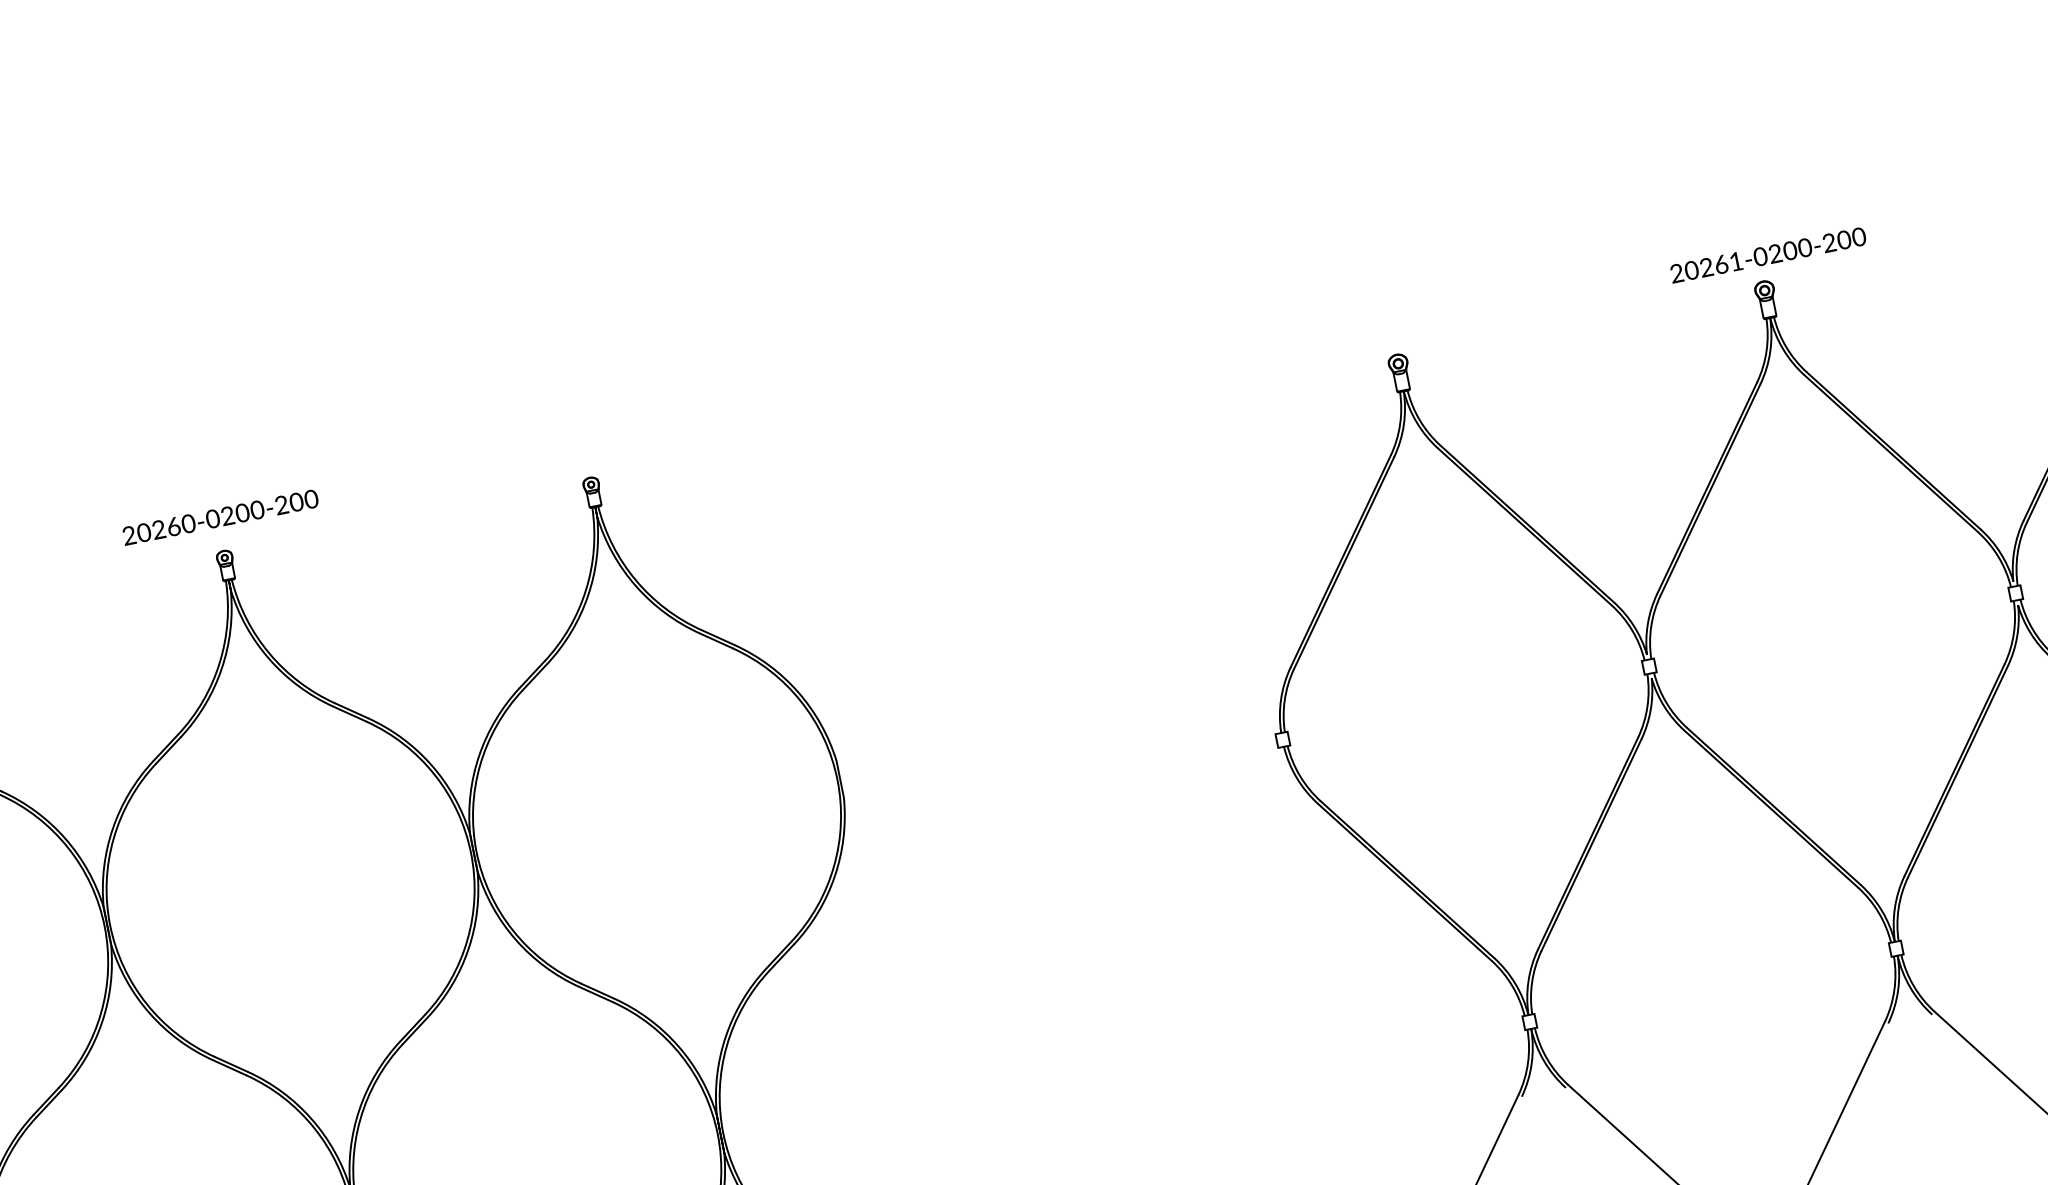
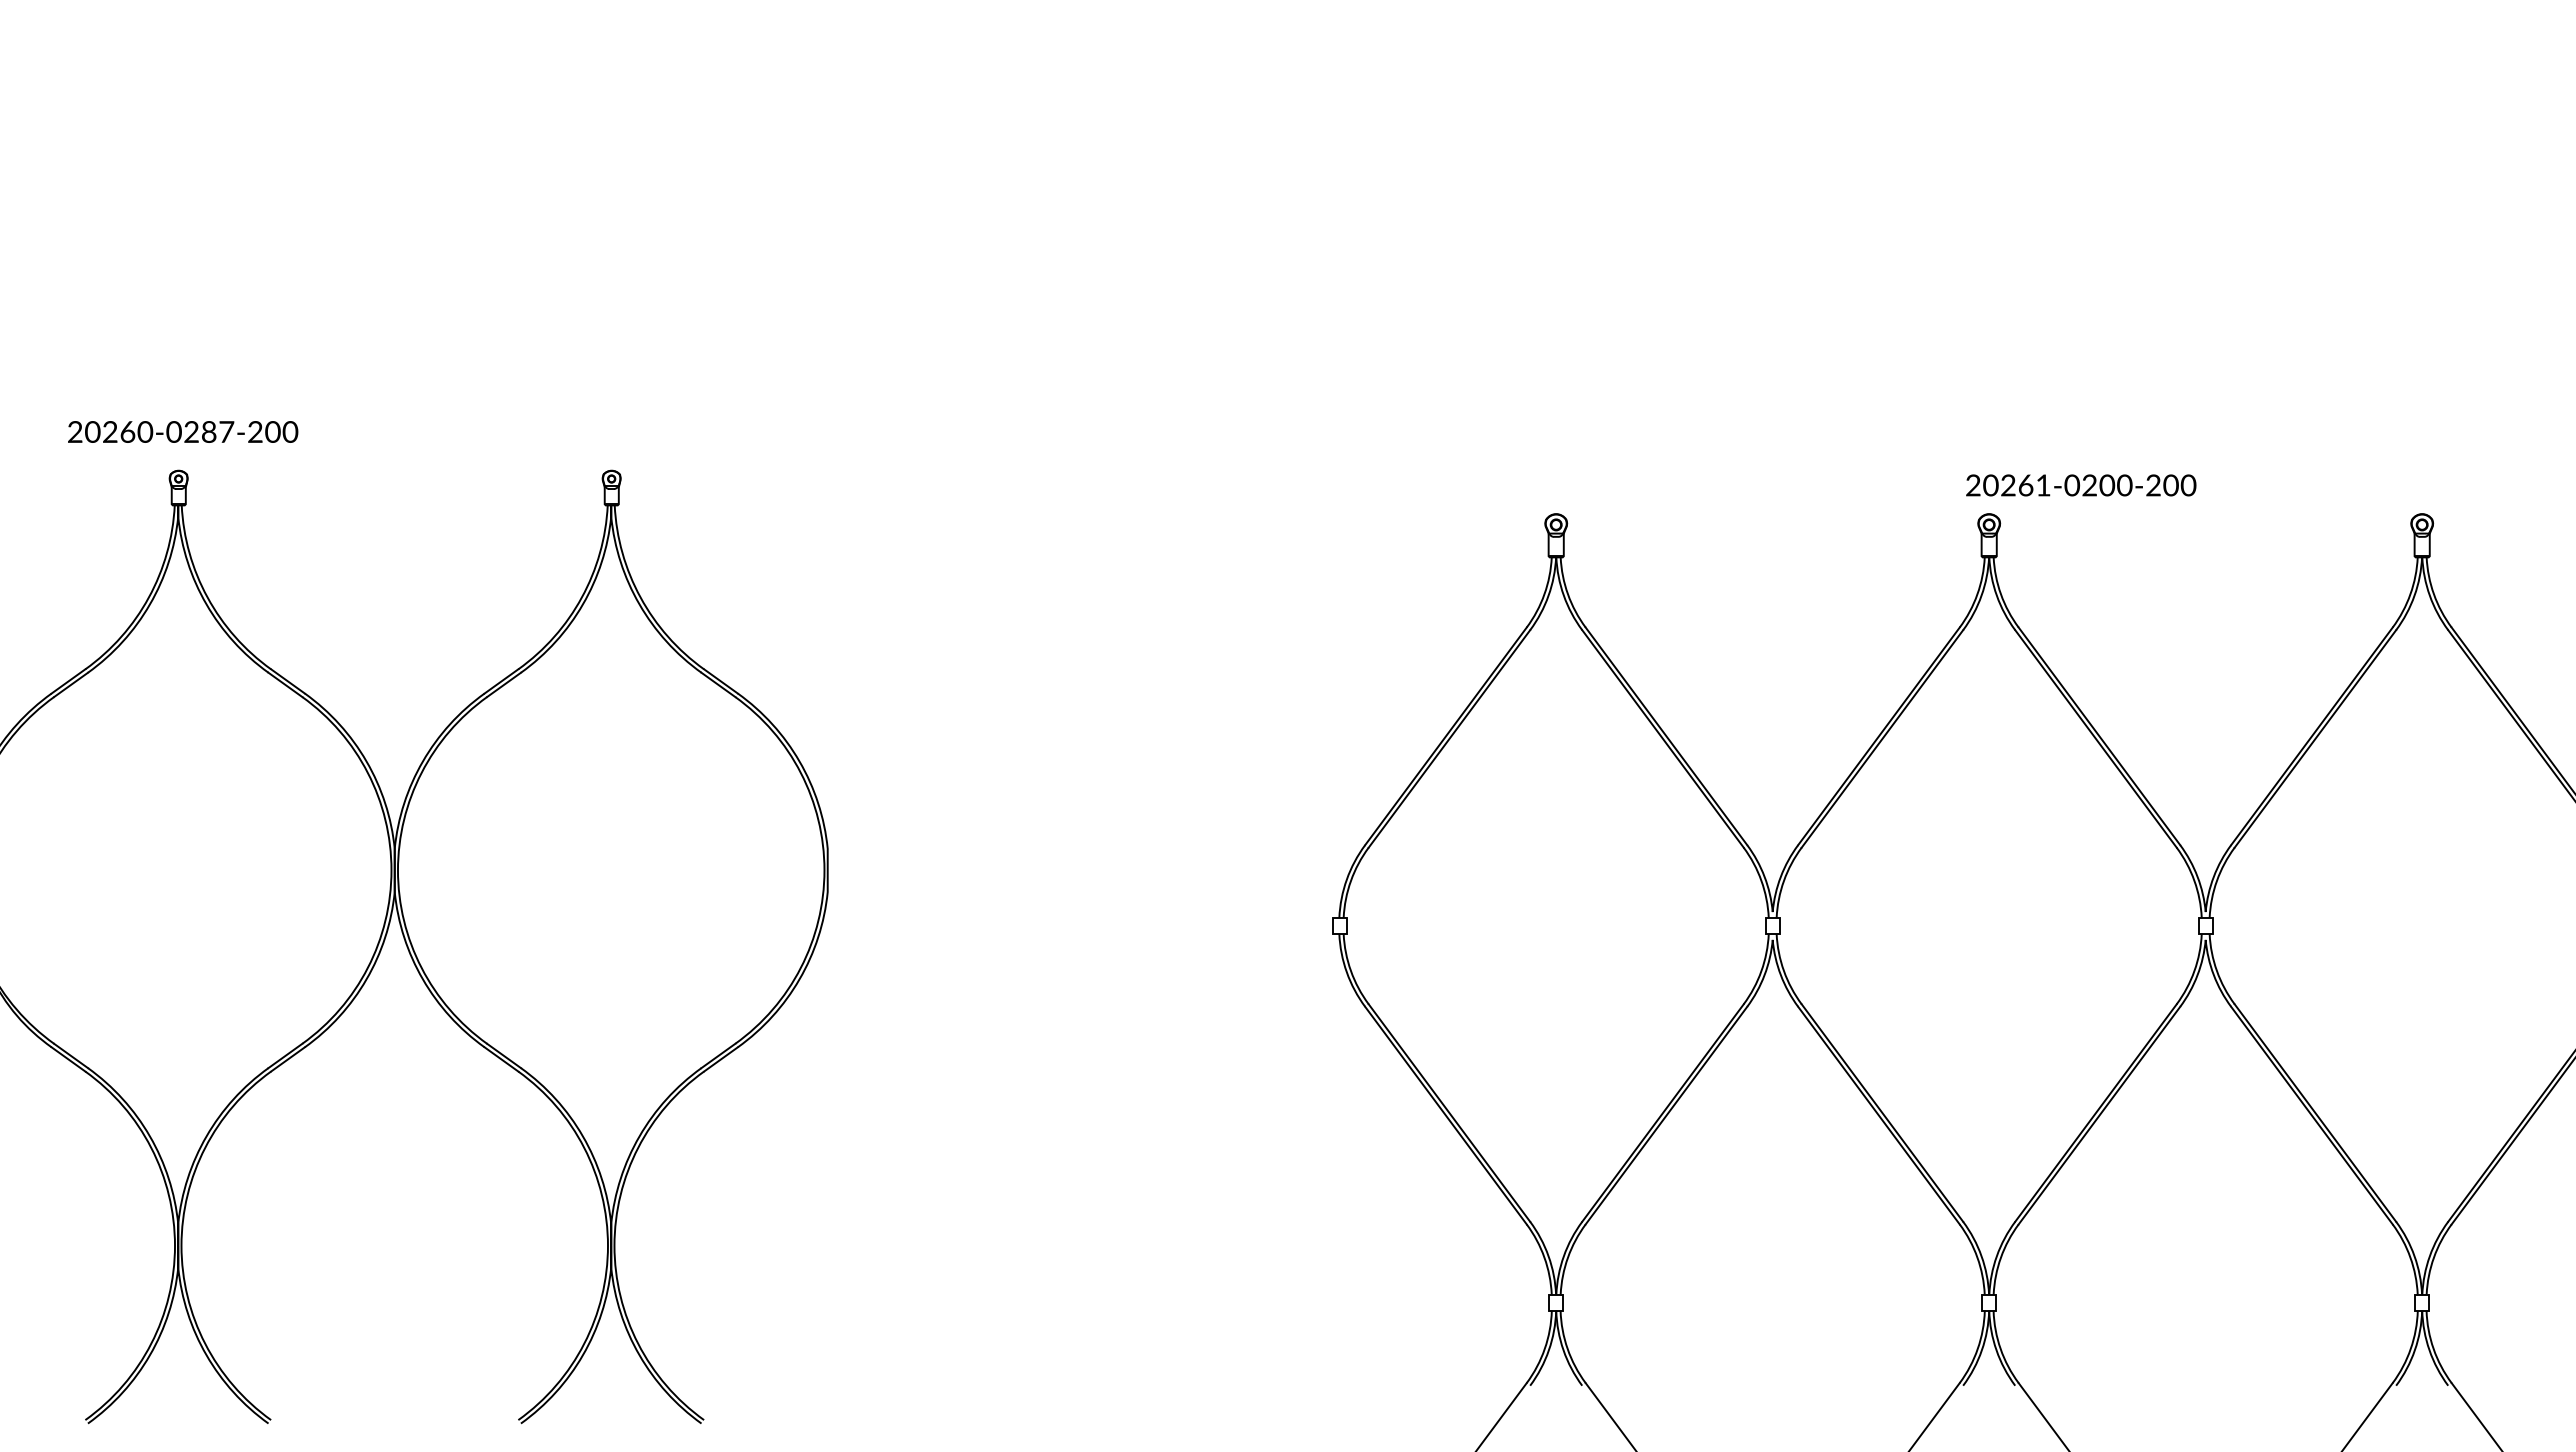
text: (1768, 255) -> (2081, 485), moved
text: (249, 511) -> (217, 431), 20260-0200-200 -> 20260-0287-200

